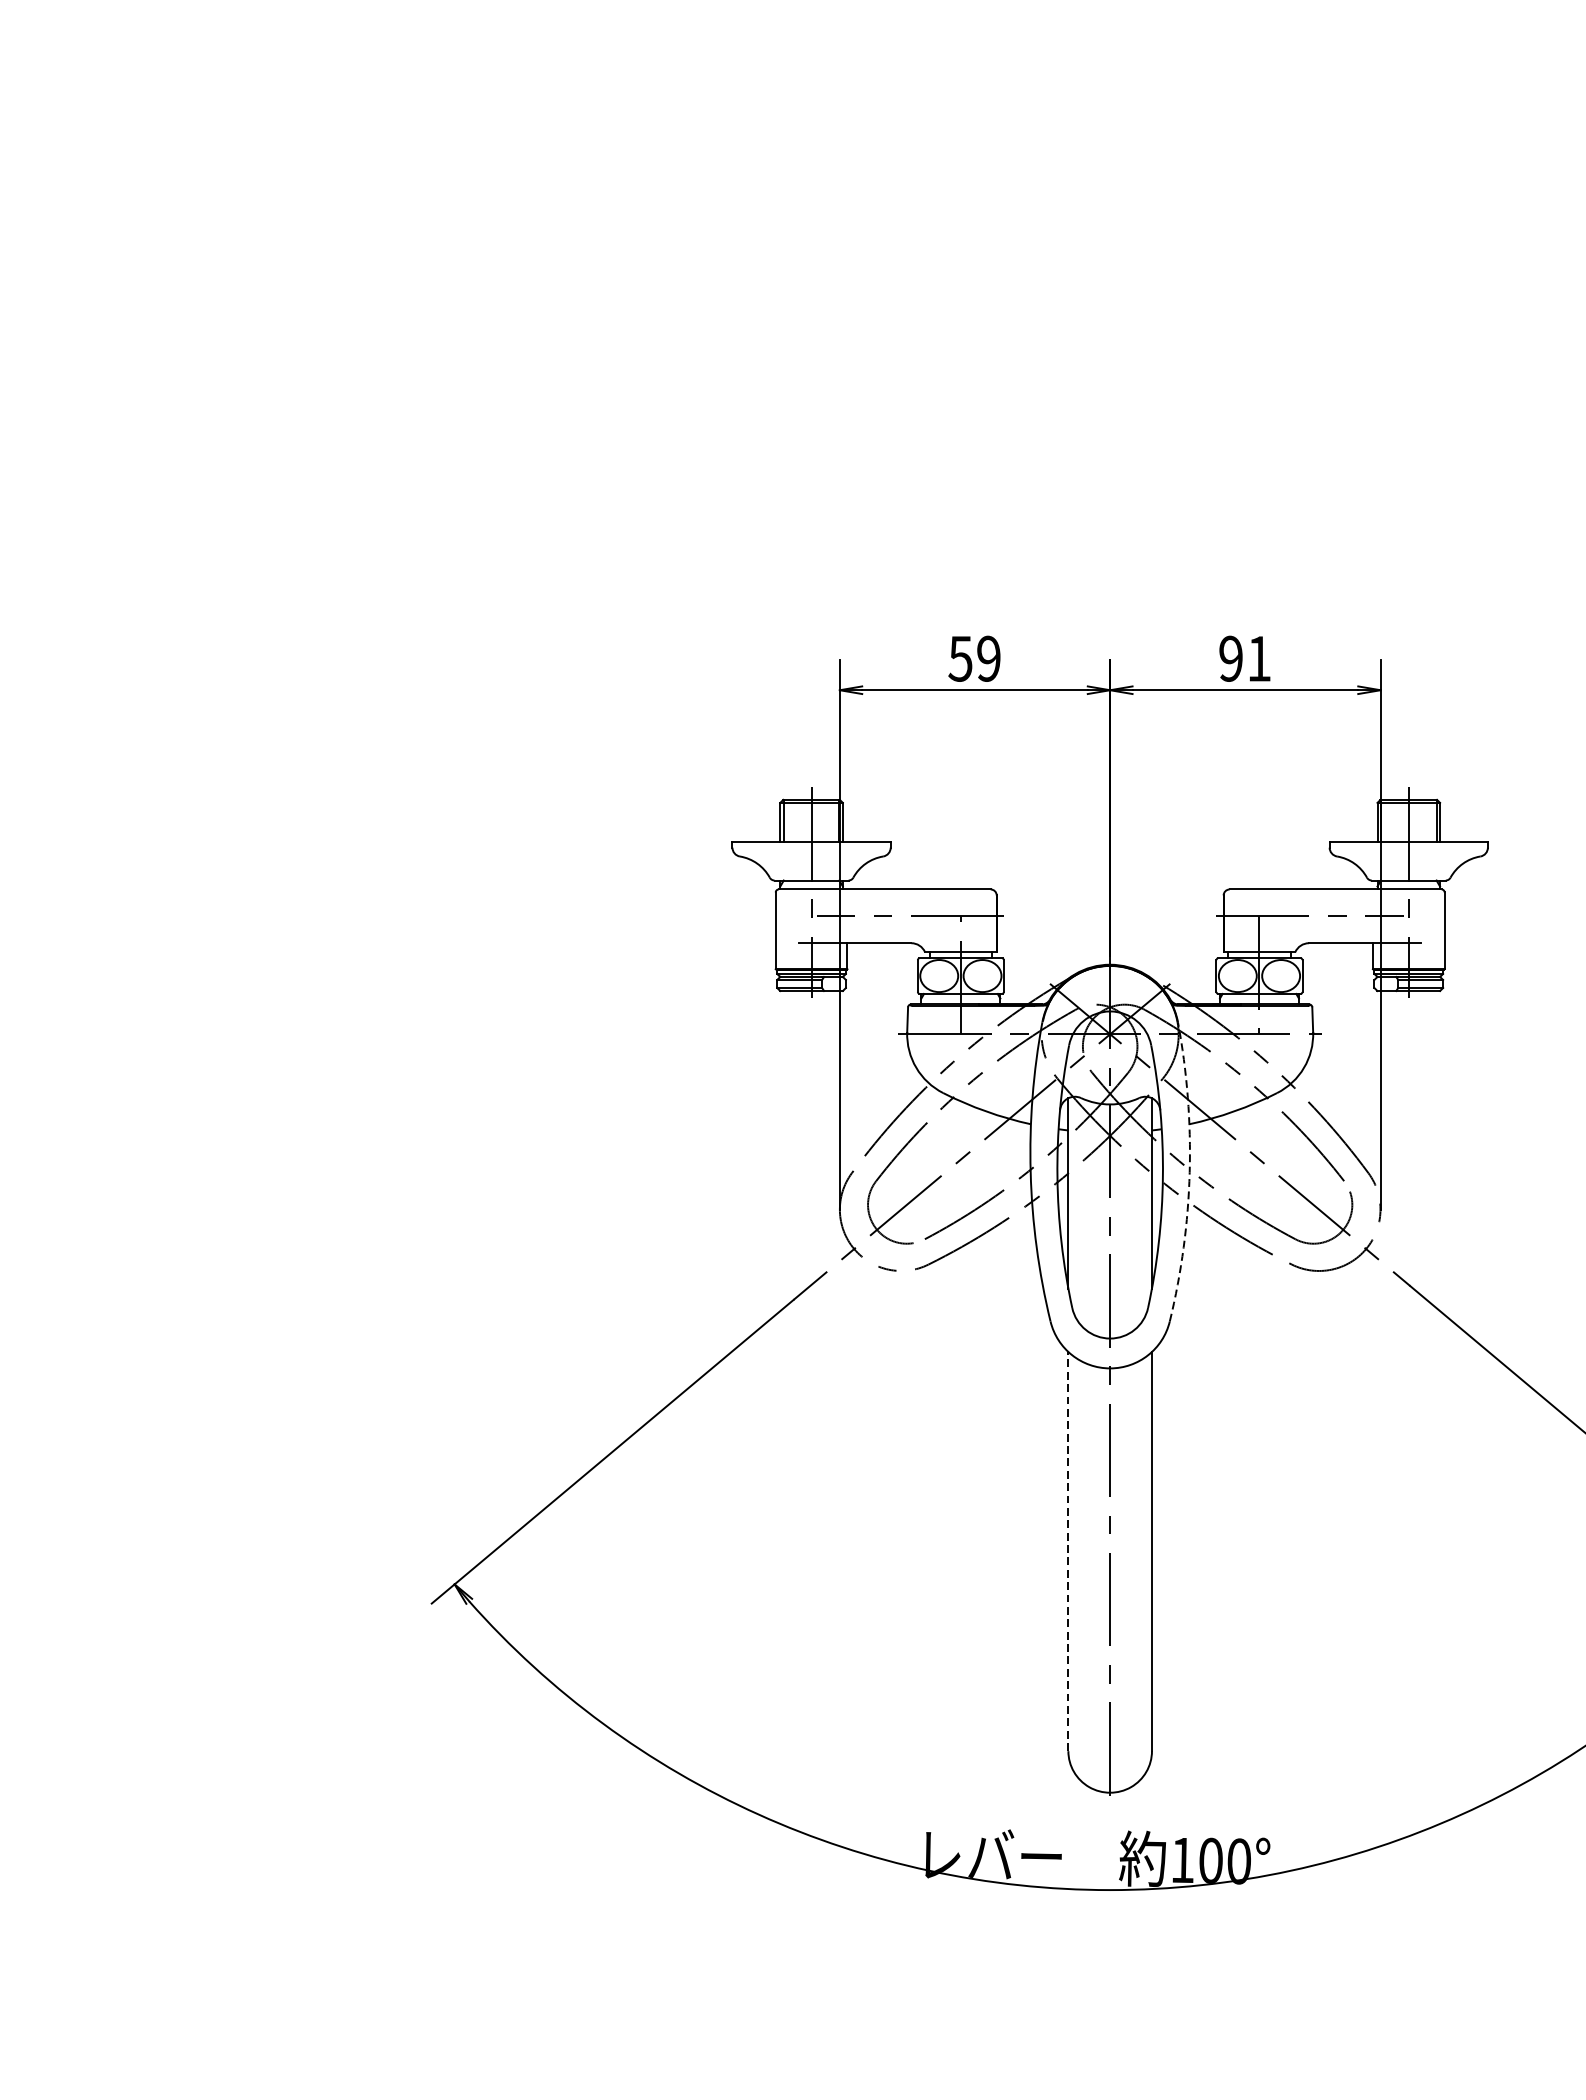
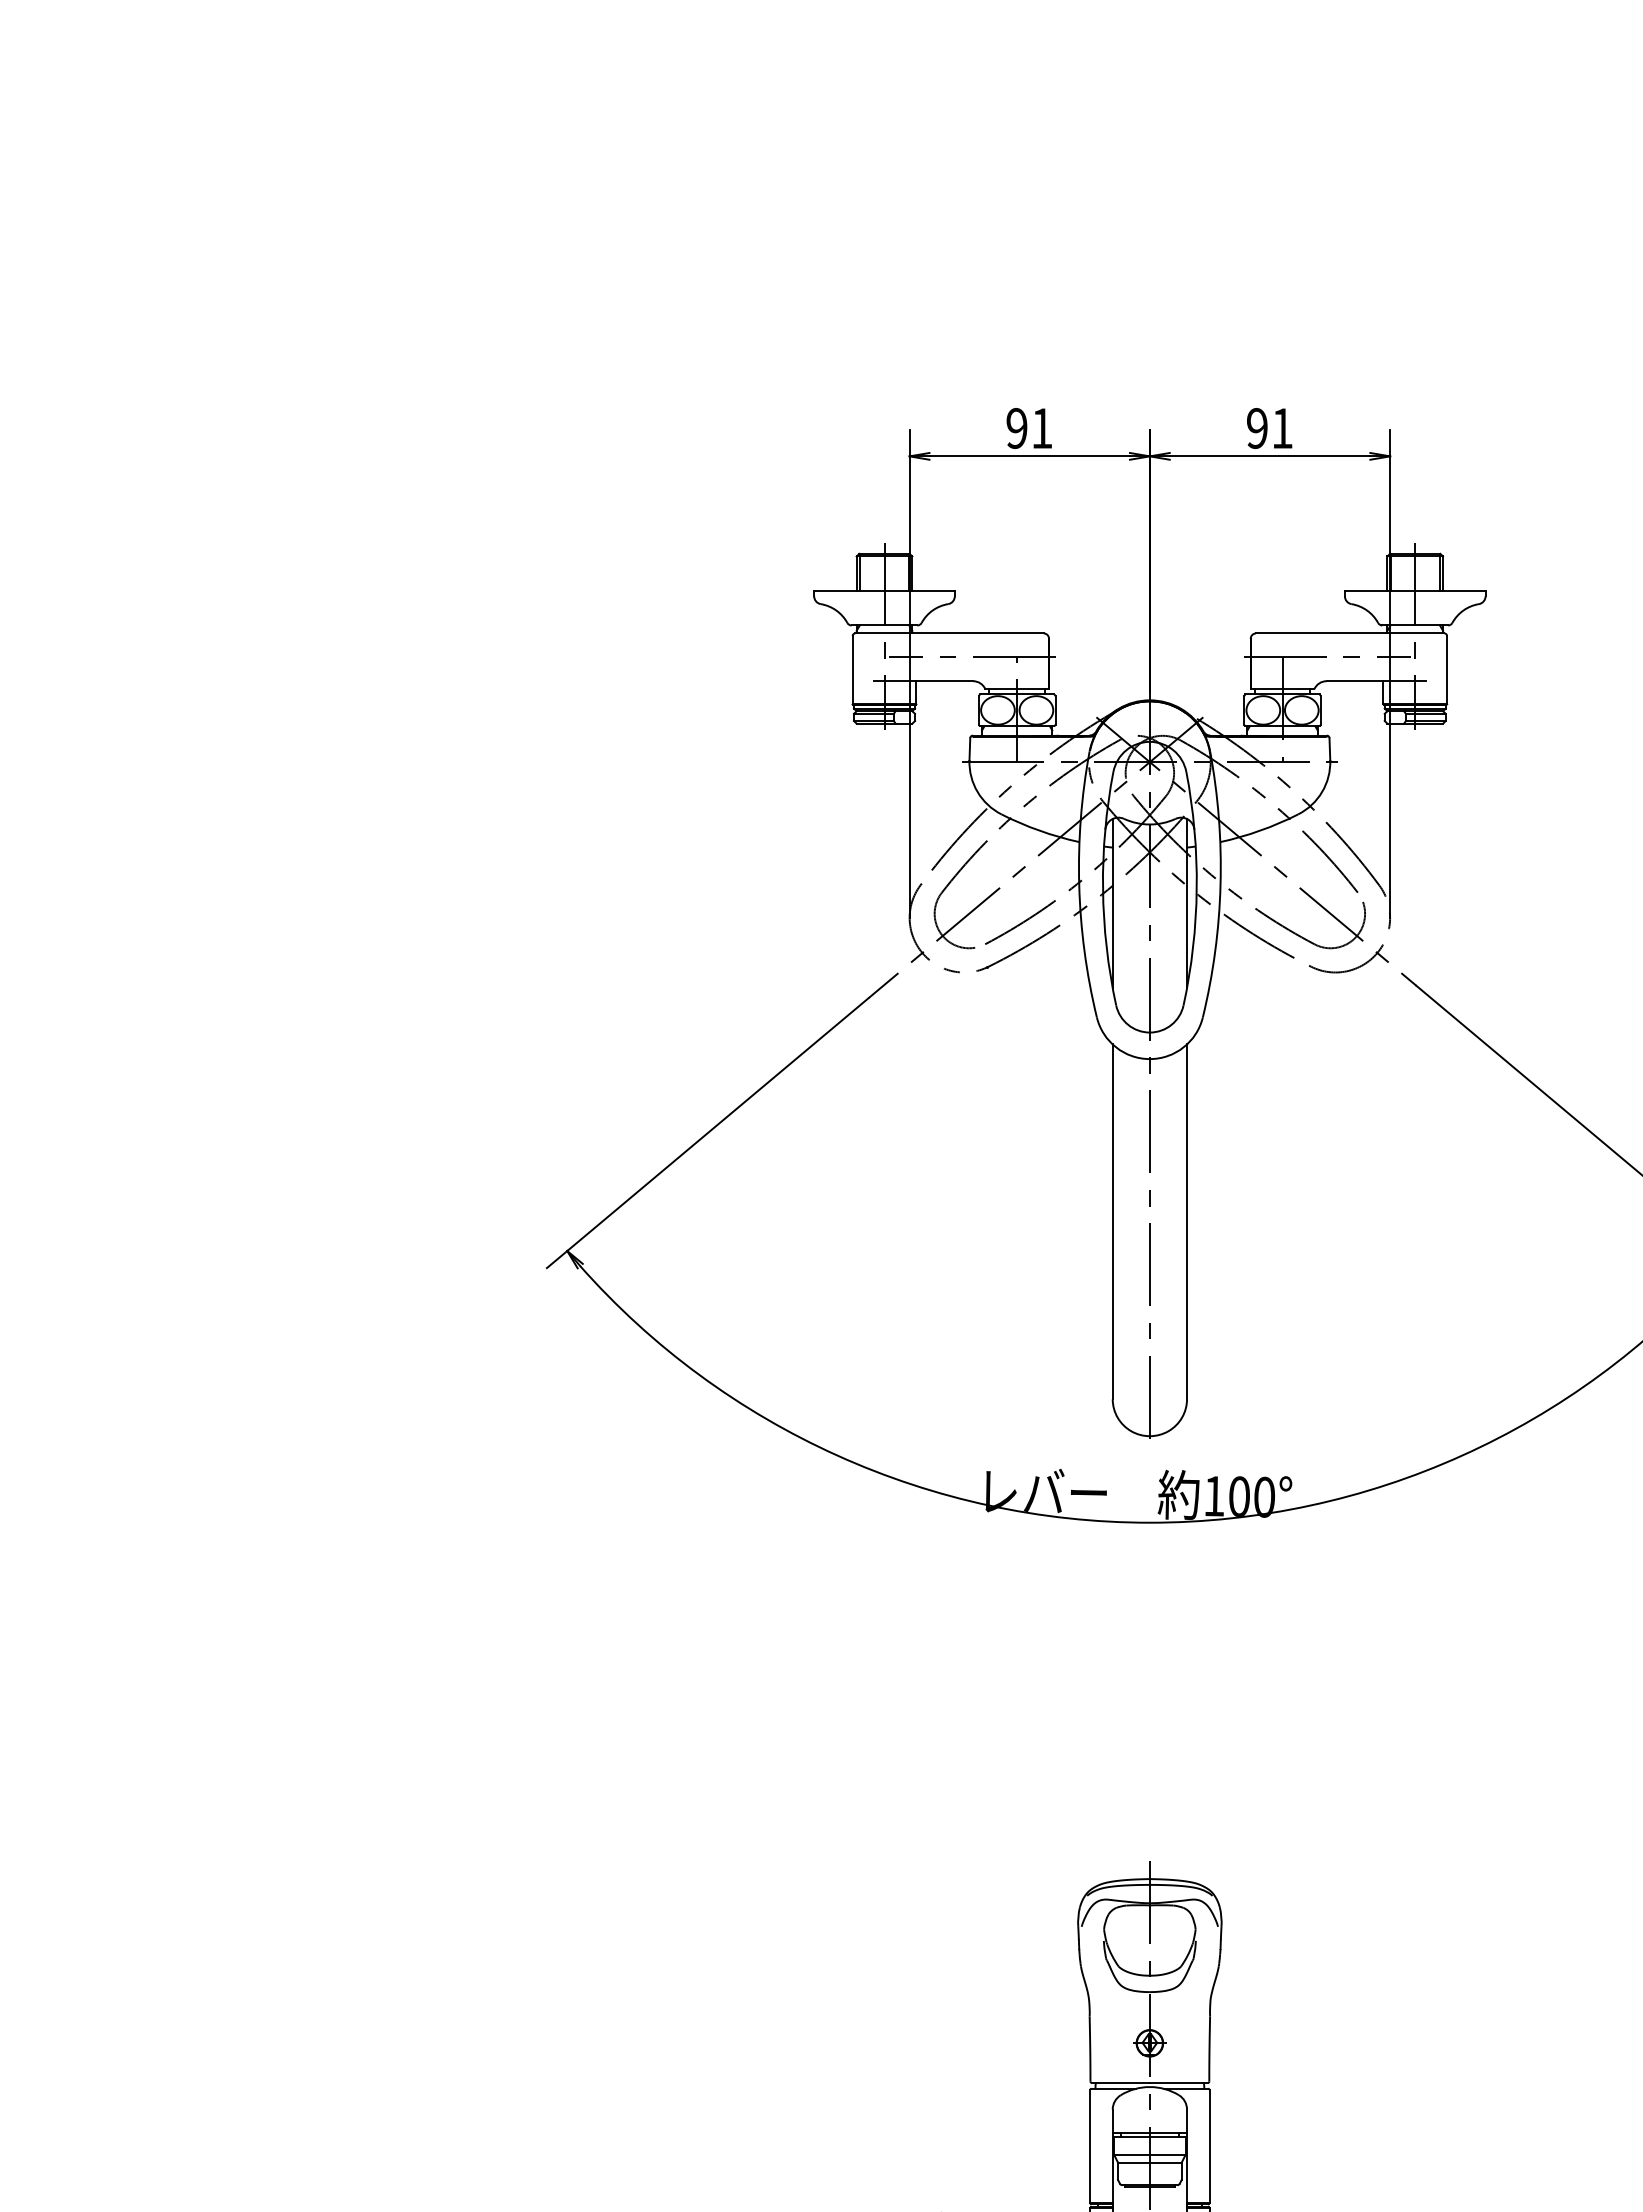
text: (974, 658) -> (1029, 428), 59 -> 91
arc: (1189, 1171) -> (1220, 884), dashed -> solid
line: (1068, 1551) -> (1112, 1221), dashed -> solid

